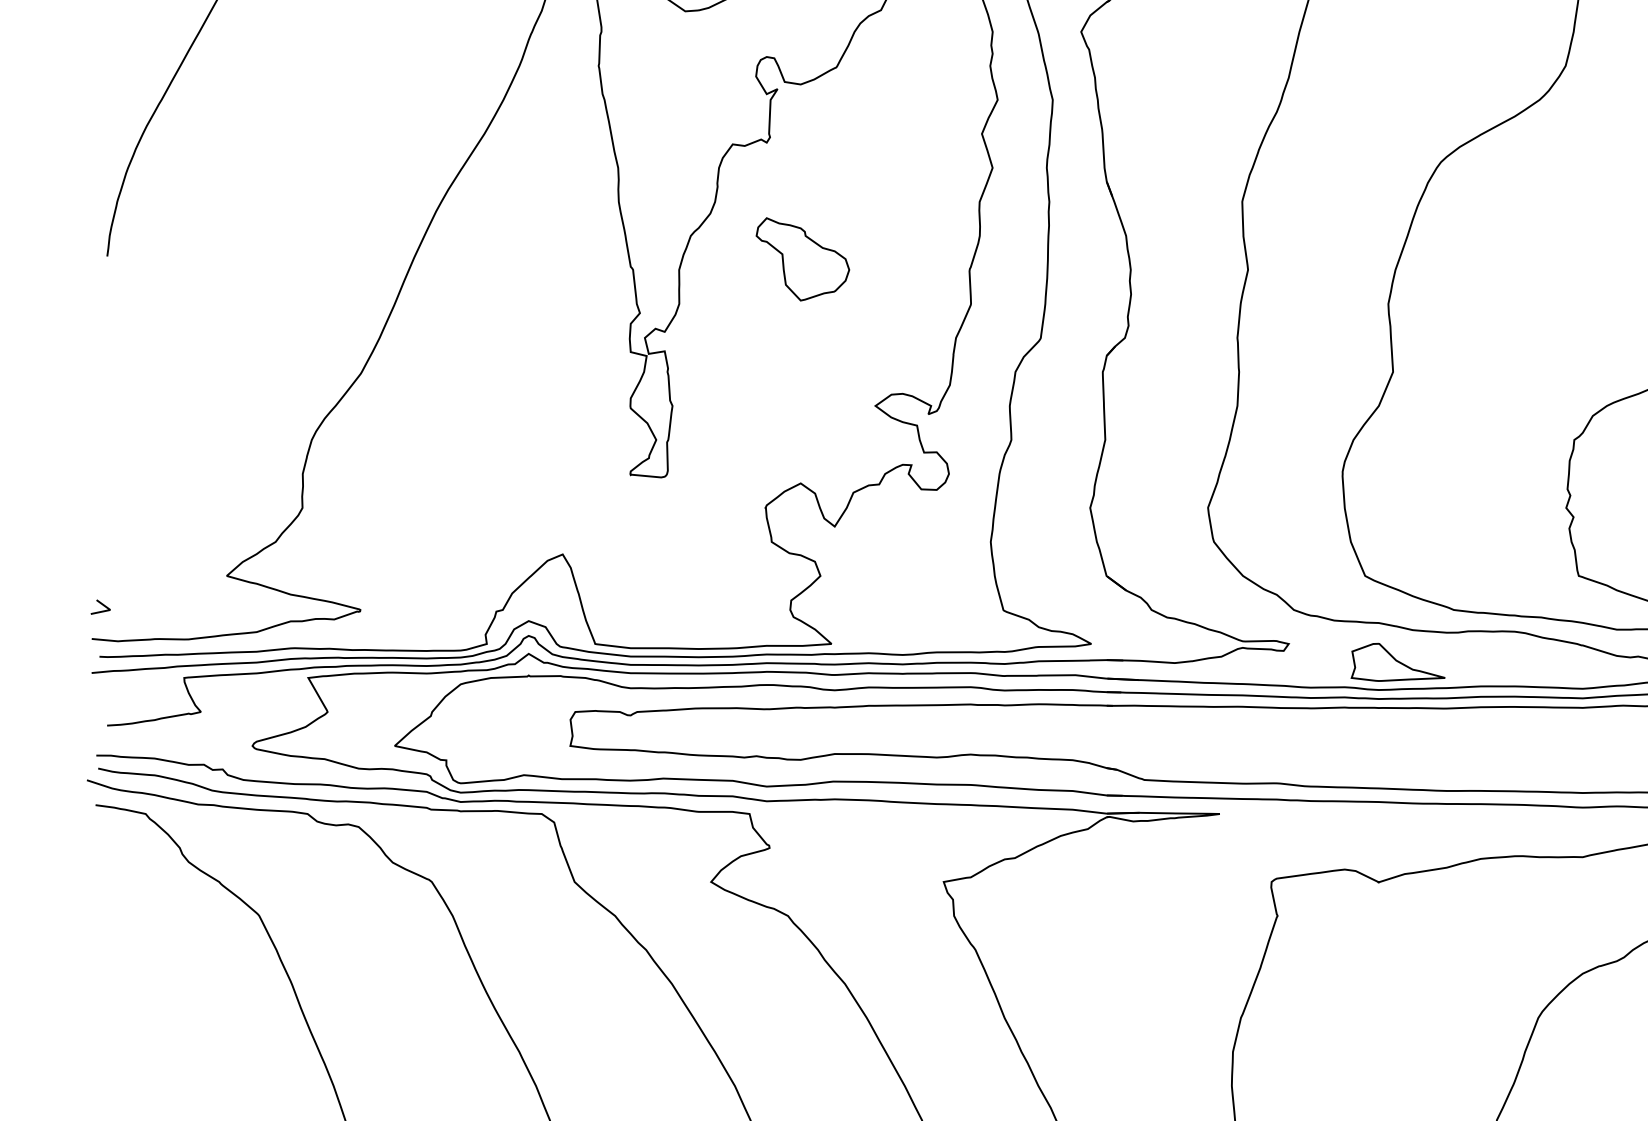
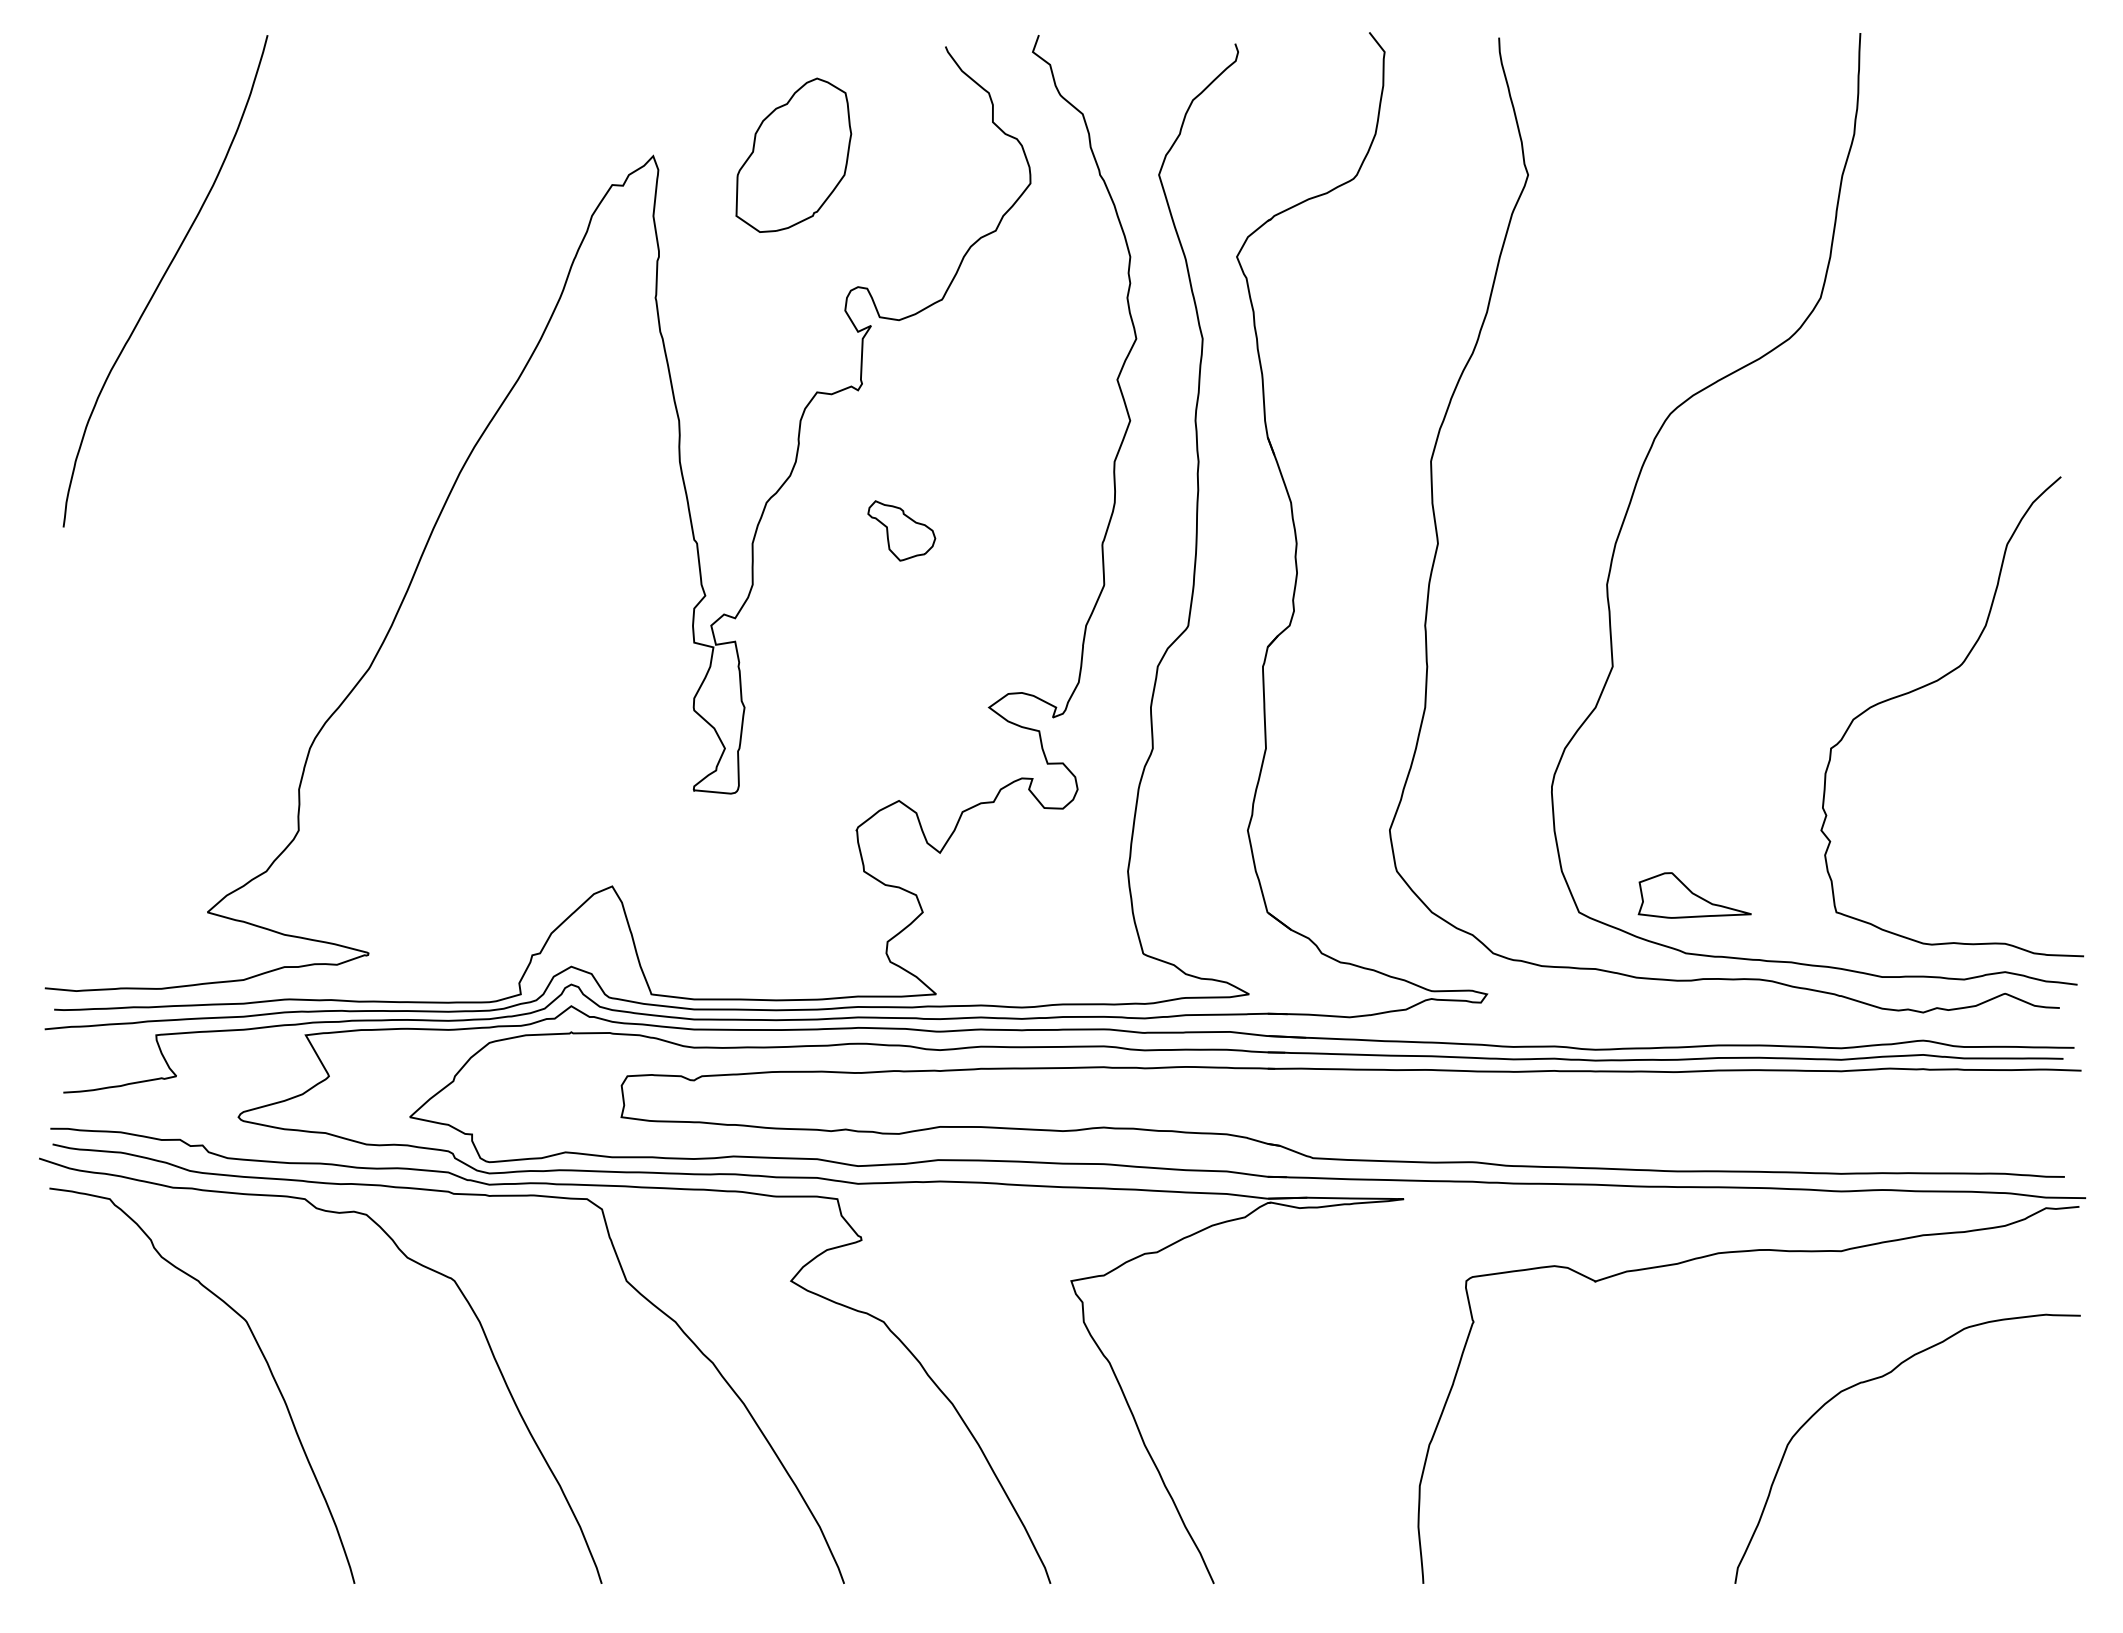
part: (802, 259) -> (901, 530), size x0.6
line: (102, 605) -> (57, 947), removed
part: (1397, 662) -> (1694, 895), moved

